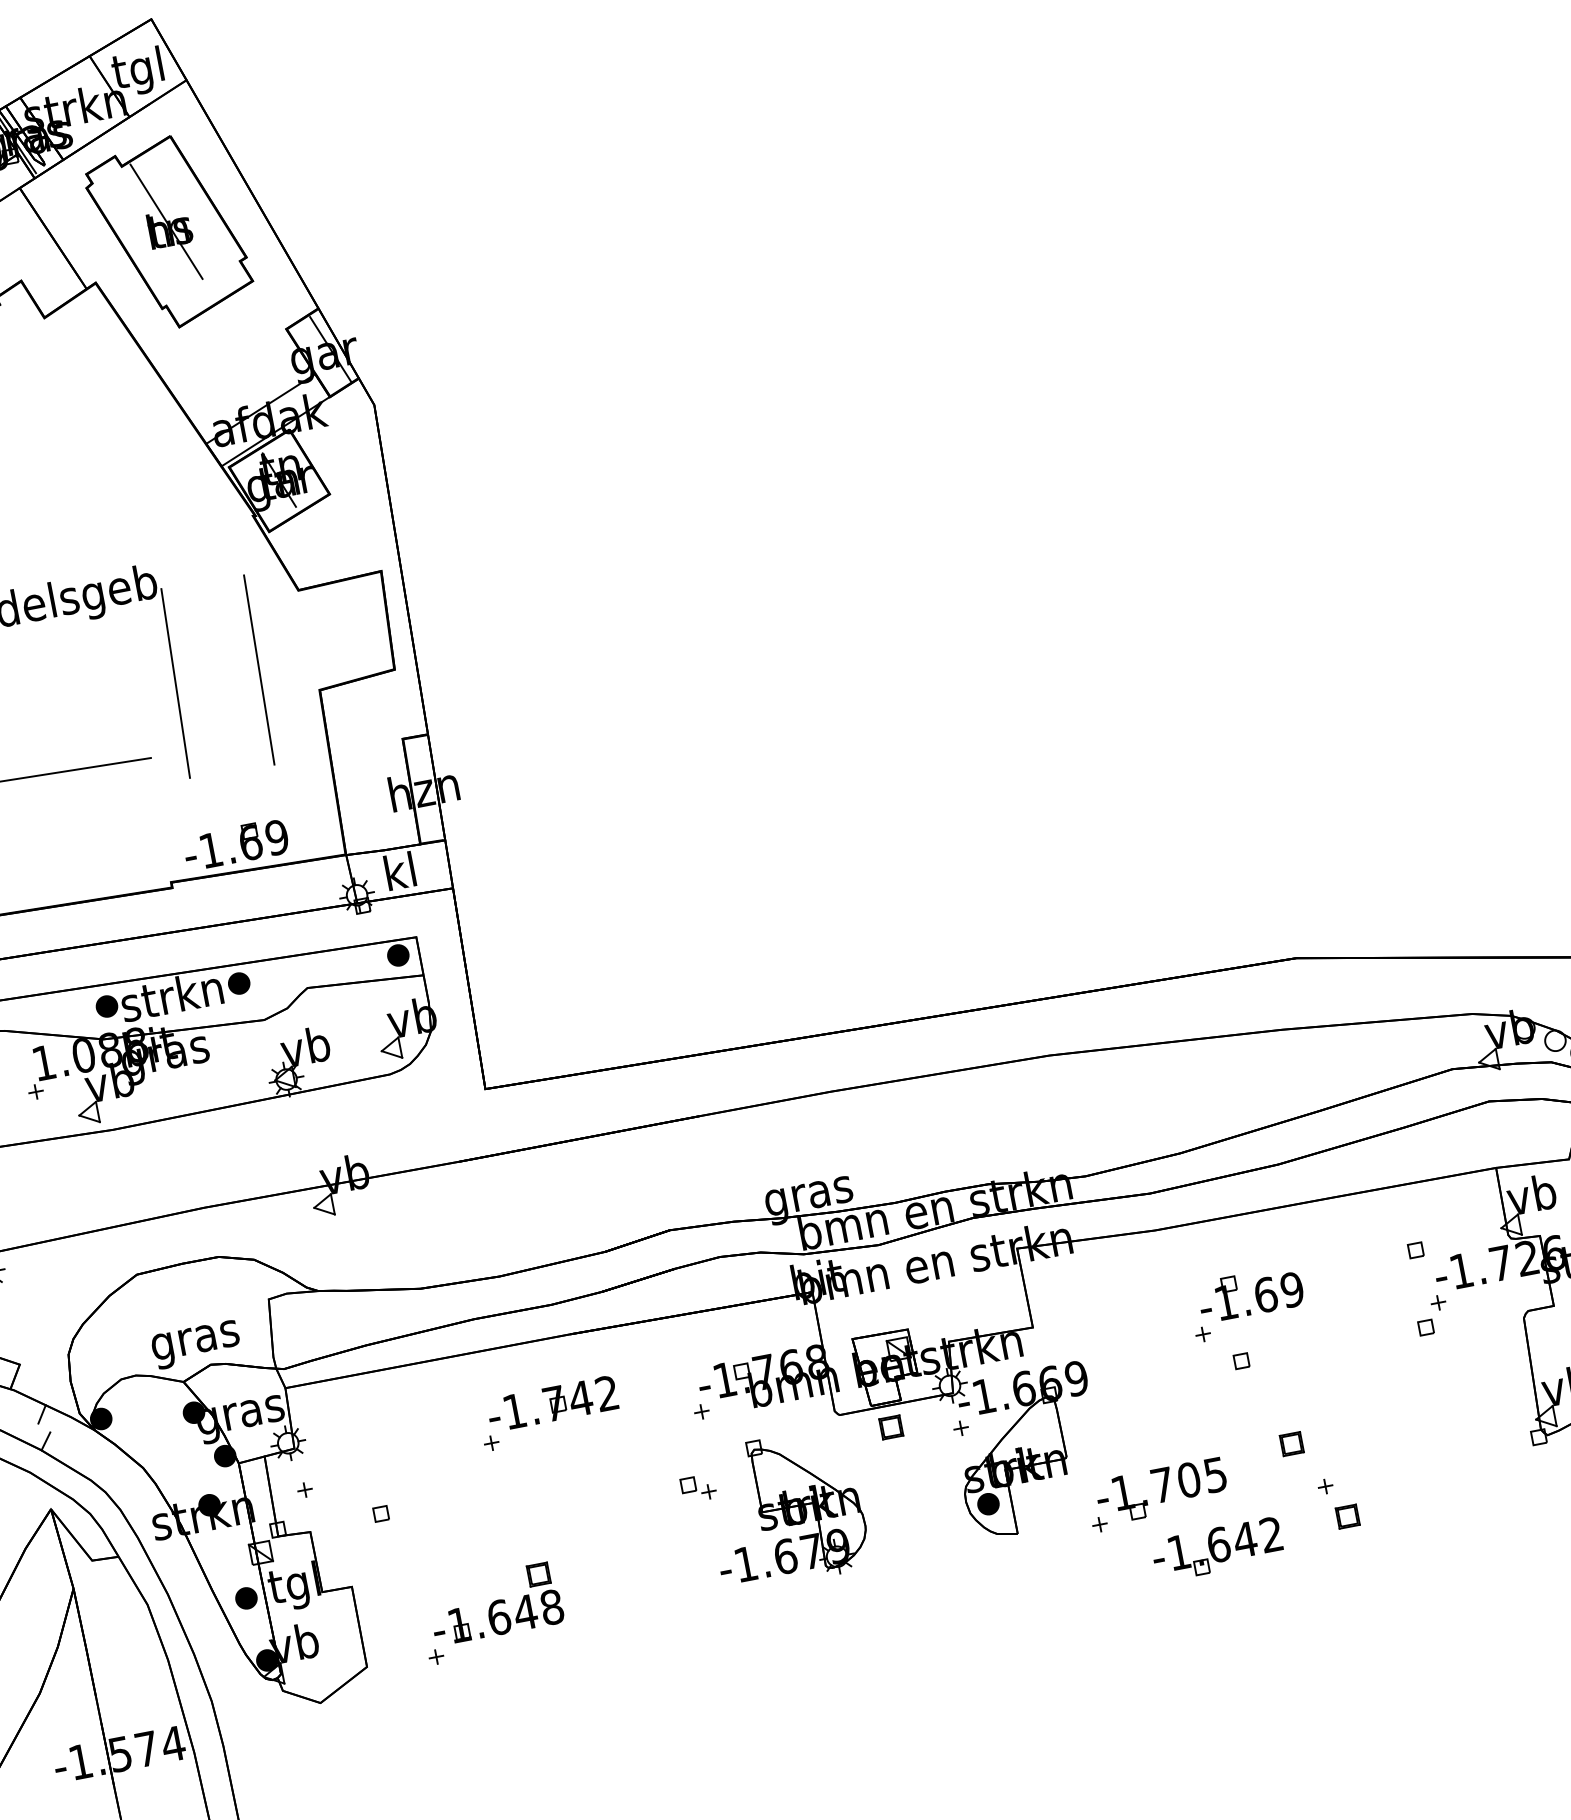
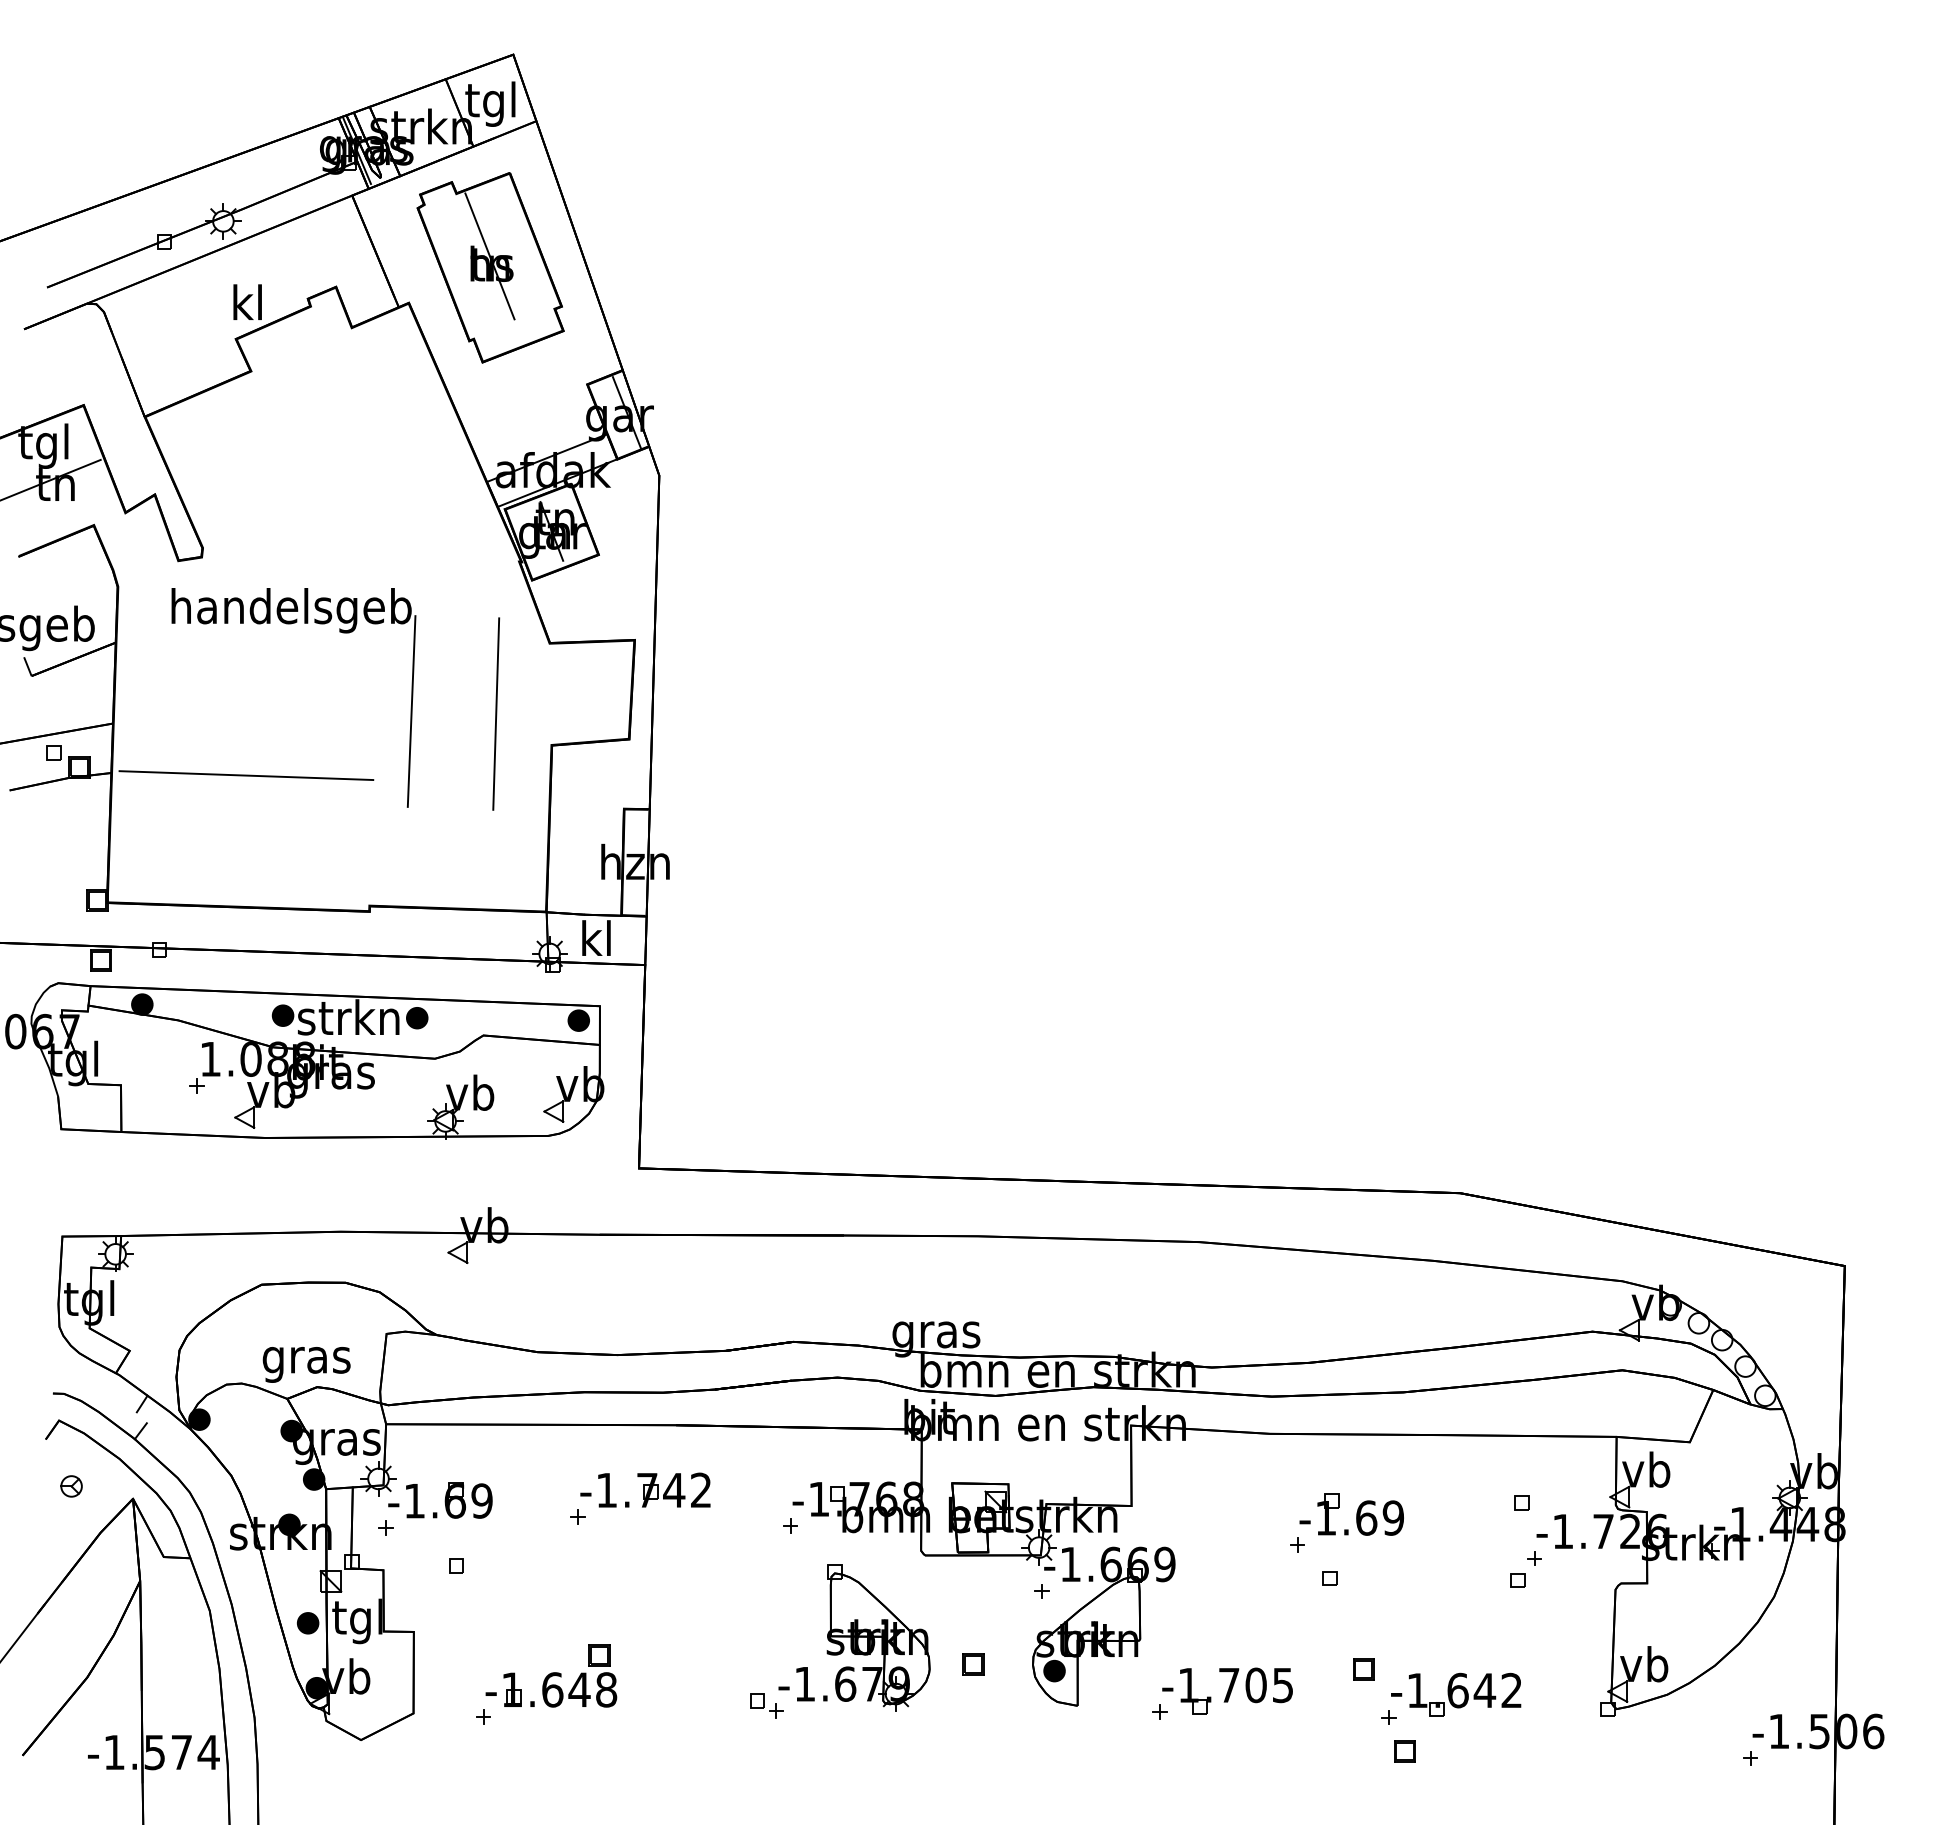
part: (236, 844) -> (440, 1500), moved
part: (891, 1427) -> (973, 1664), moved
part: (698, 1488) -> (766, 1705), moved
part: (1218, 1548) -> (1456, 1694), moved

